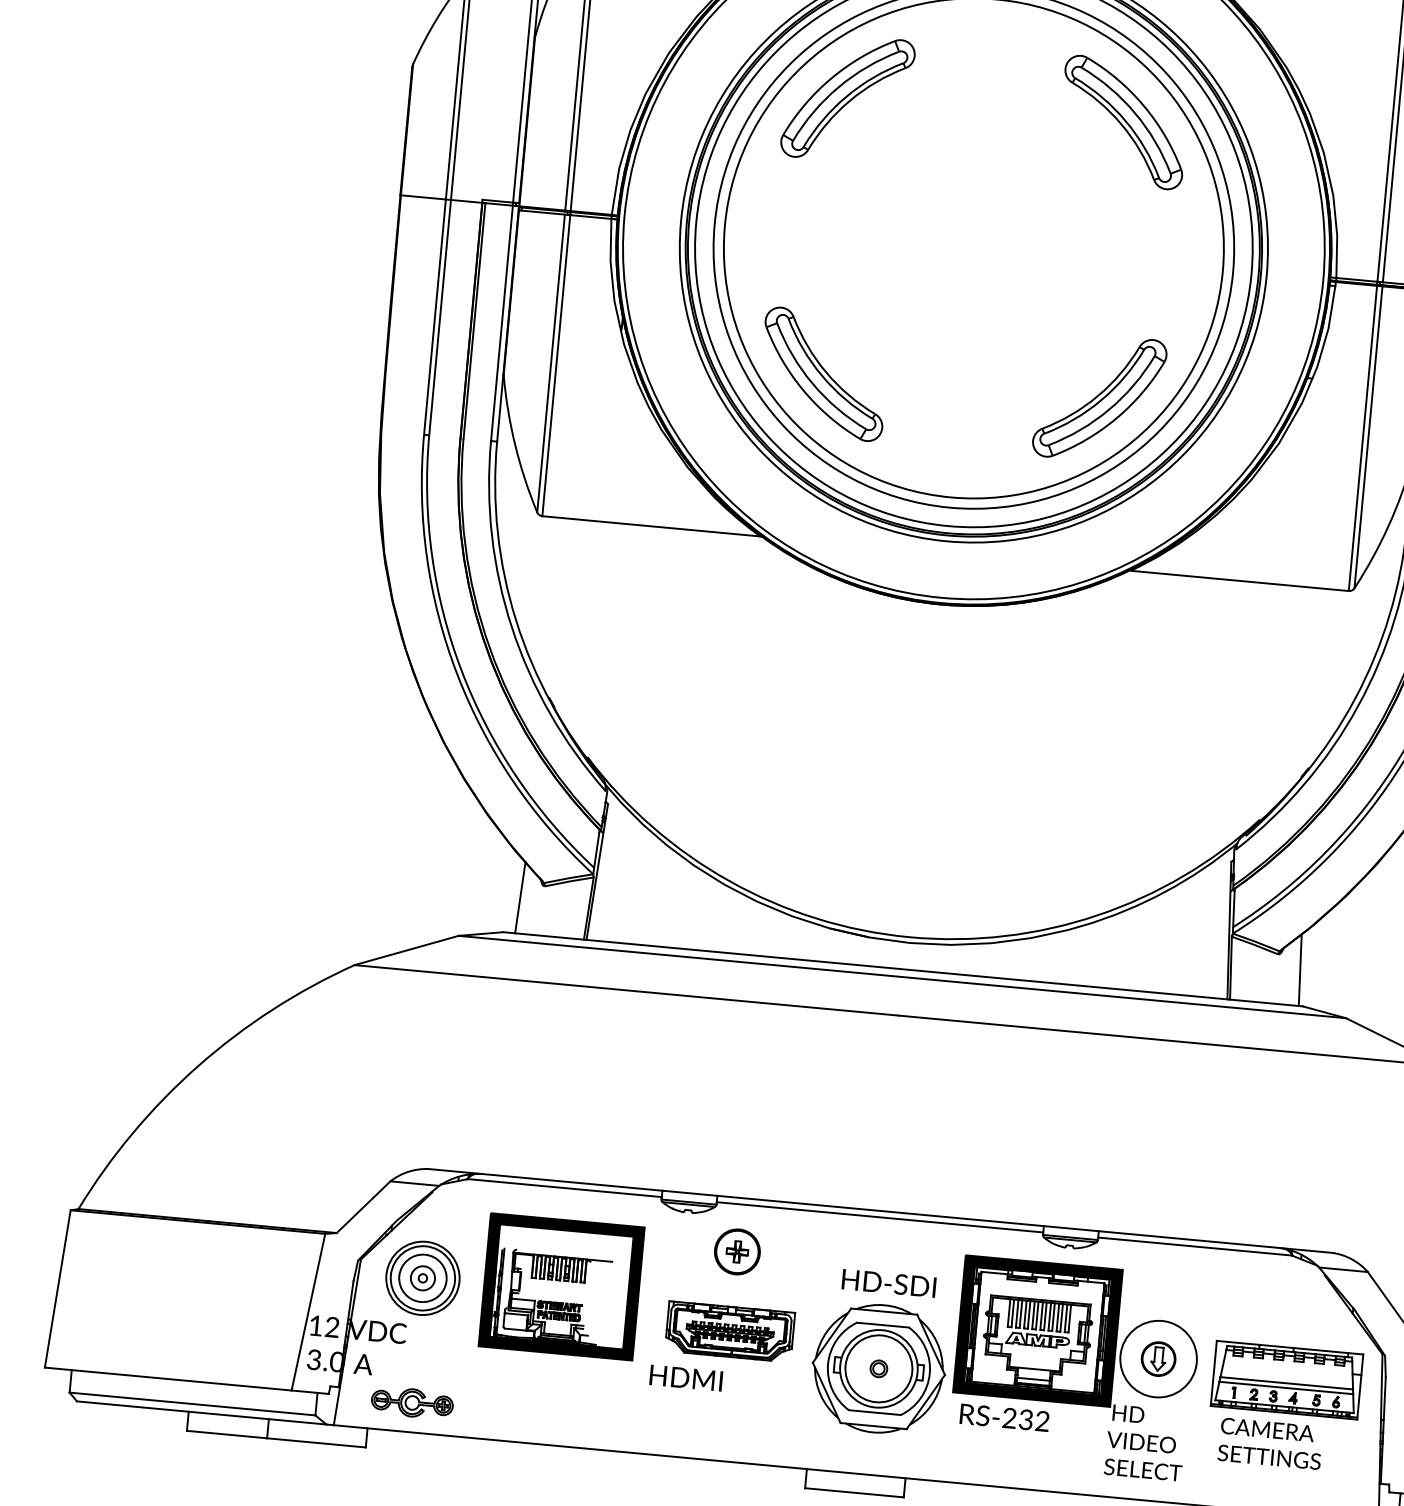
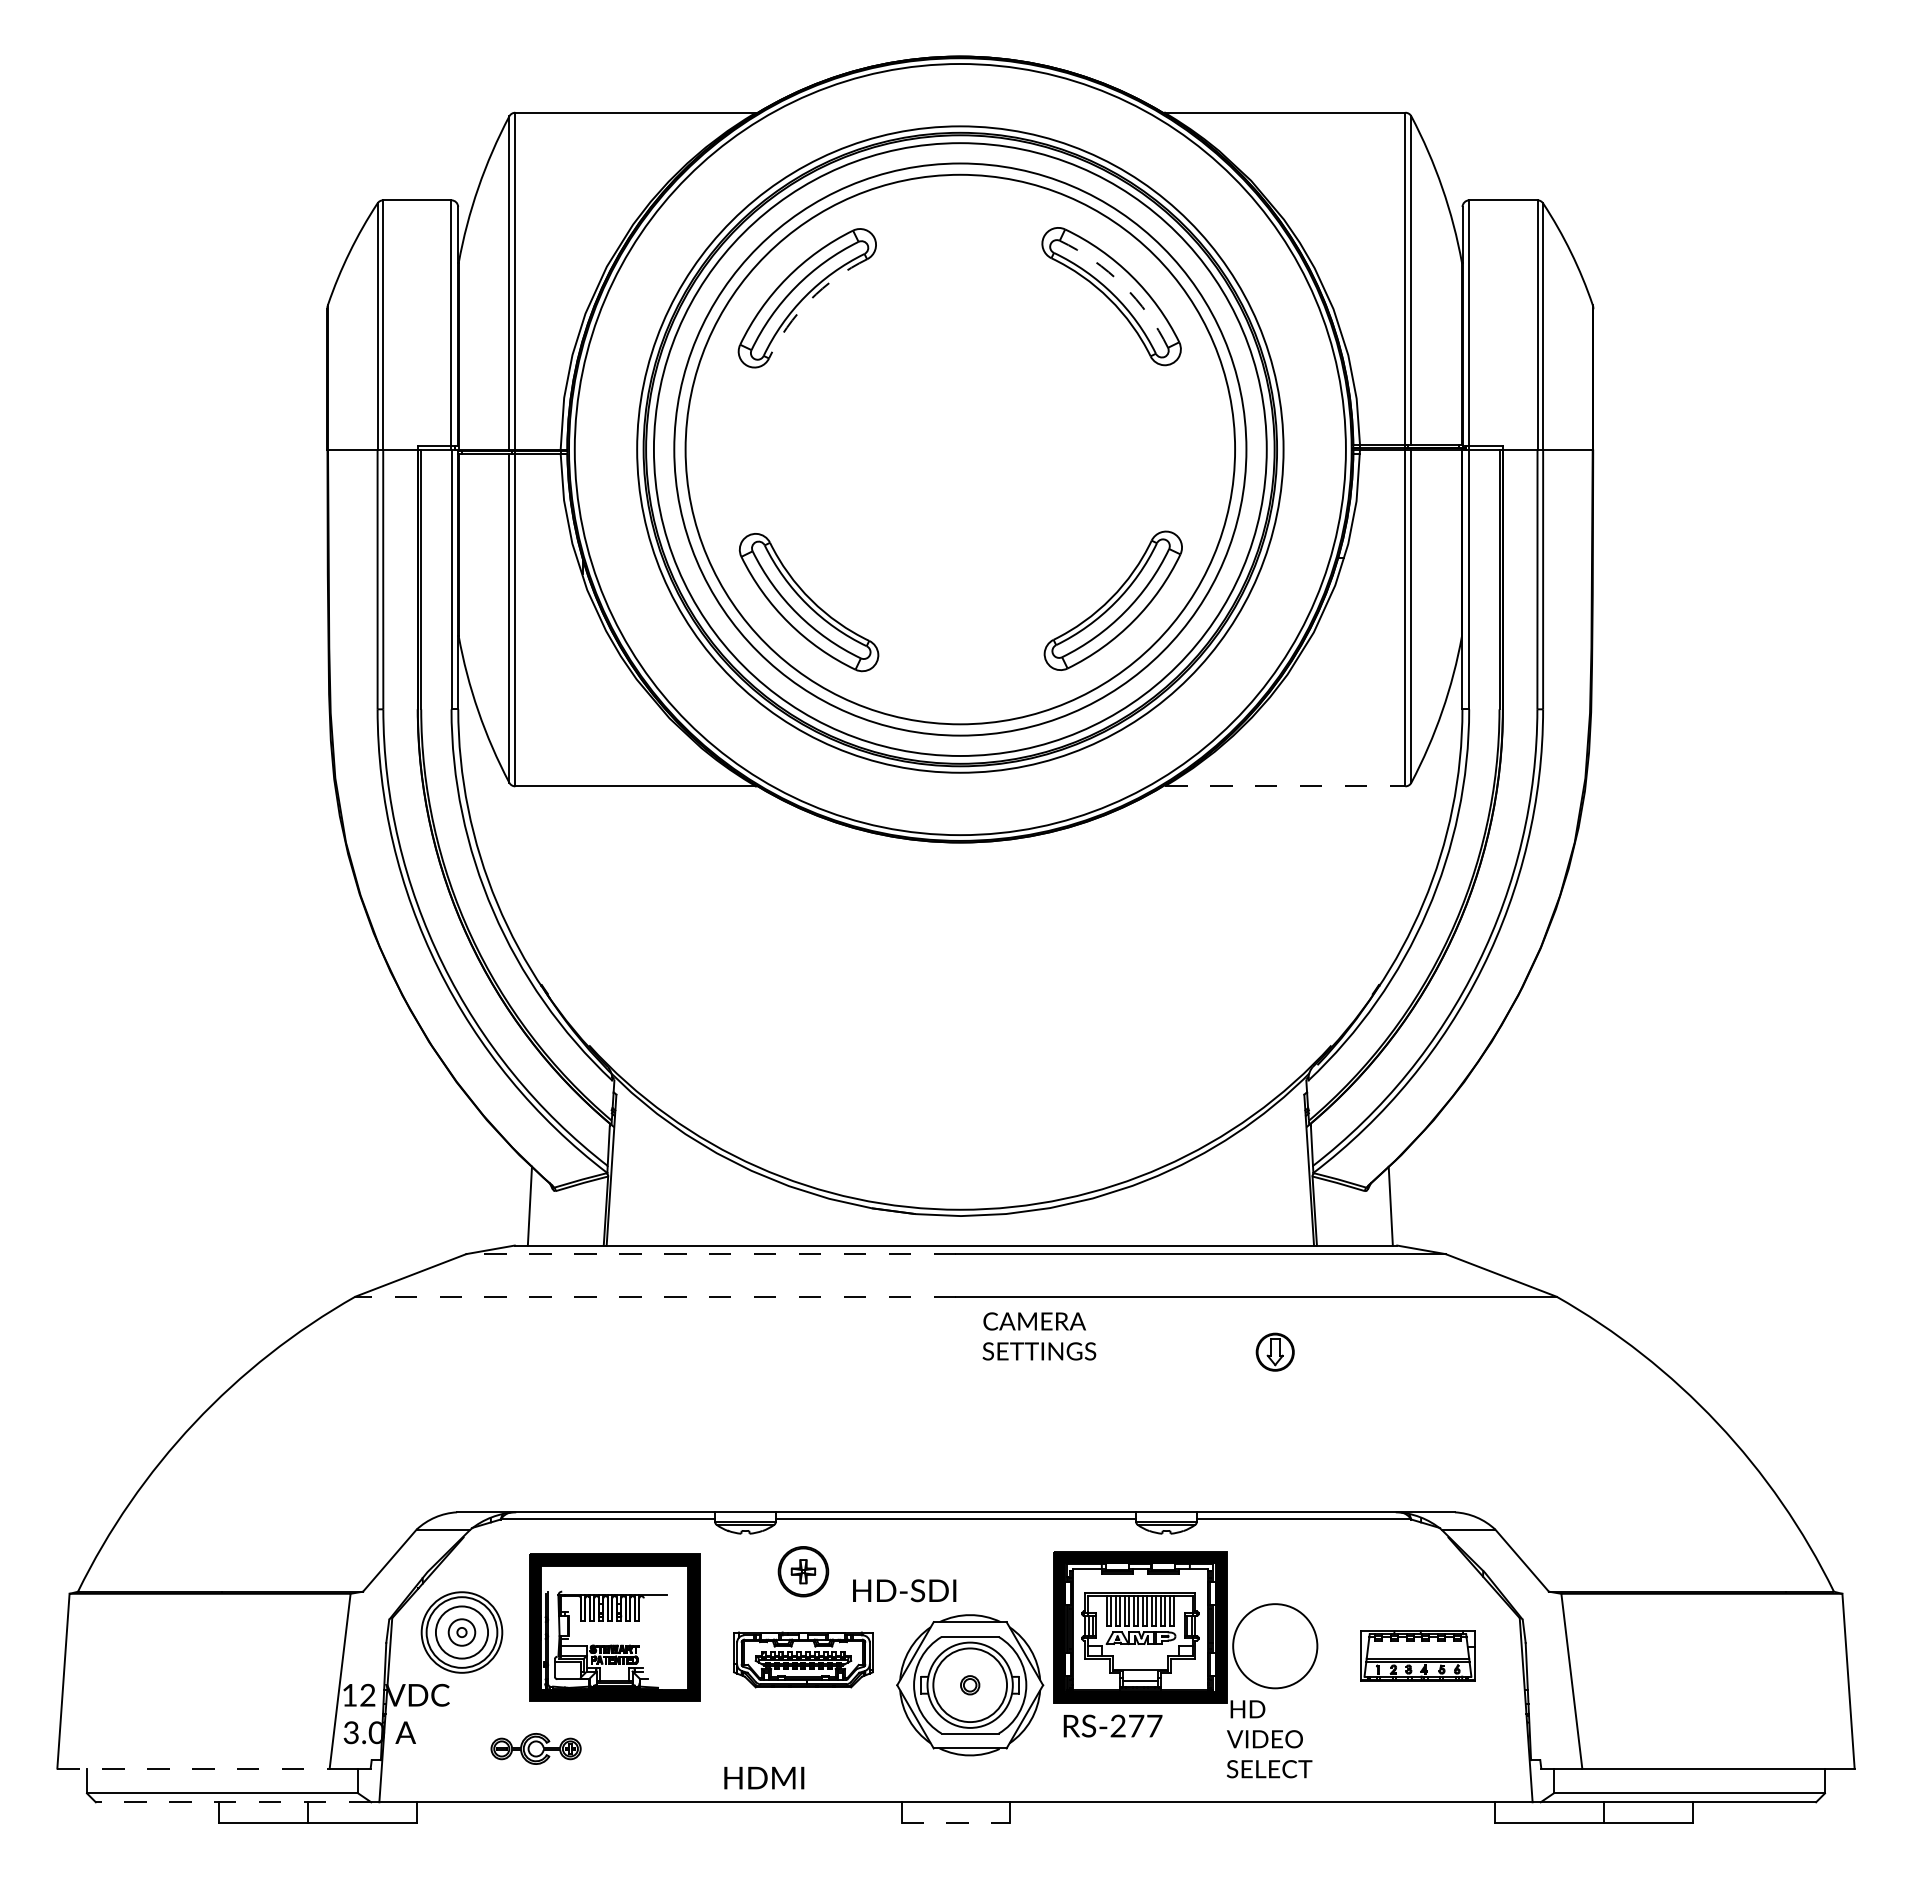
arc: (849, 100) -> (809, 300), solid -> dashed
arc: (1134, 113) -> (1122, 285), solid -> dashed
line: (1240, 581) -> (1285, 786), solid -> dashed
line: (680, 956) -> (711, 1254), solid -> dashed
line: (626, 990) -> (655, 1296), solid -> dashed
text: (888, 1283) -> (904, 1590), moved
part: (1157, 1358) -> (1274, 1351), moved
text: (686, 1377) -> (764, 1777), moved
line: (169, 1379) -> (194, 1768), solid -> dashed
part: (1286, 1379) -> (1417, 1655), size x0.7
part: (411, 1402) -> (535, 1748), moved
line: (201, 1413) -> (233, 1802), solid -> dashed
text: (1034, 1420) -> (1145, 1725), RS-232 -> RS-277
text: (1270, 1443) -> (1039, 1336), moved
line: (854, 1492) -> (956, 1823), solid -> dashed

